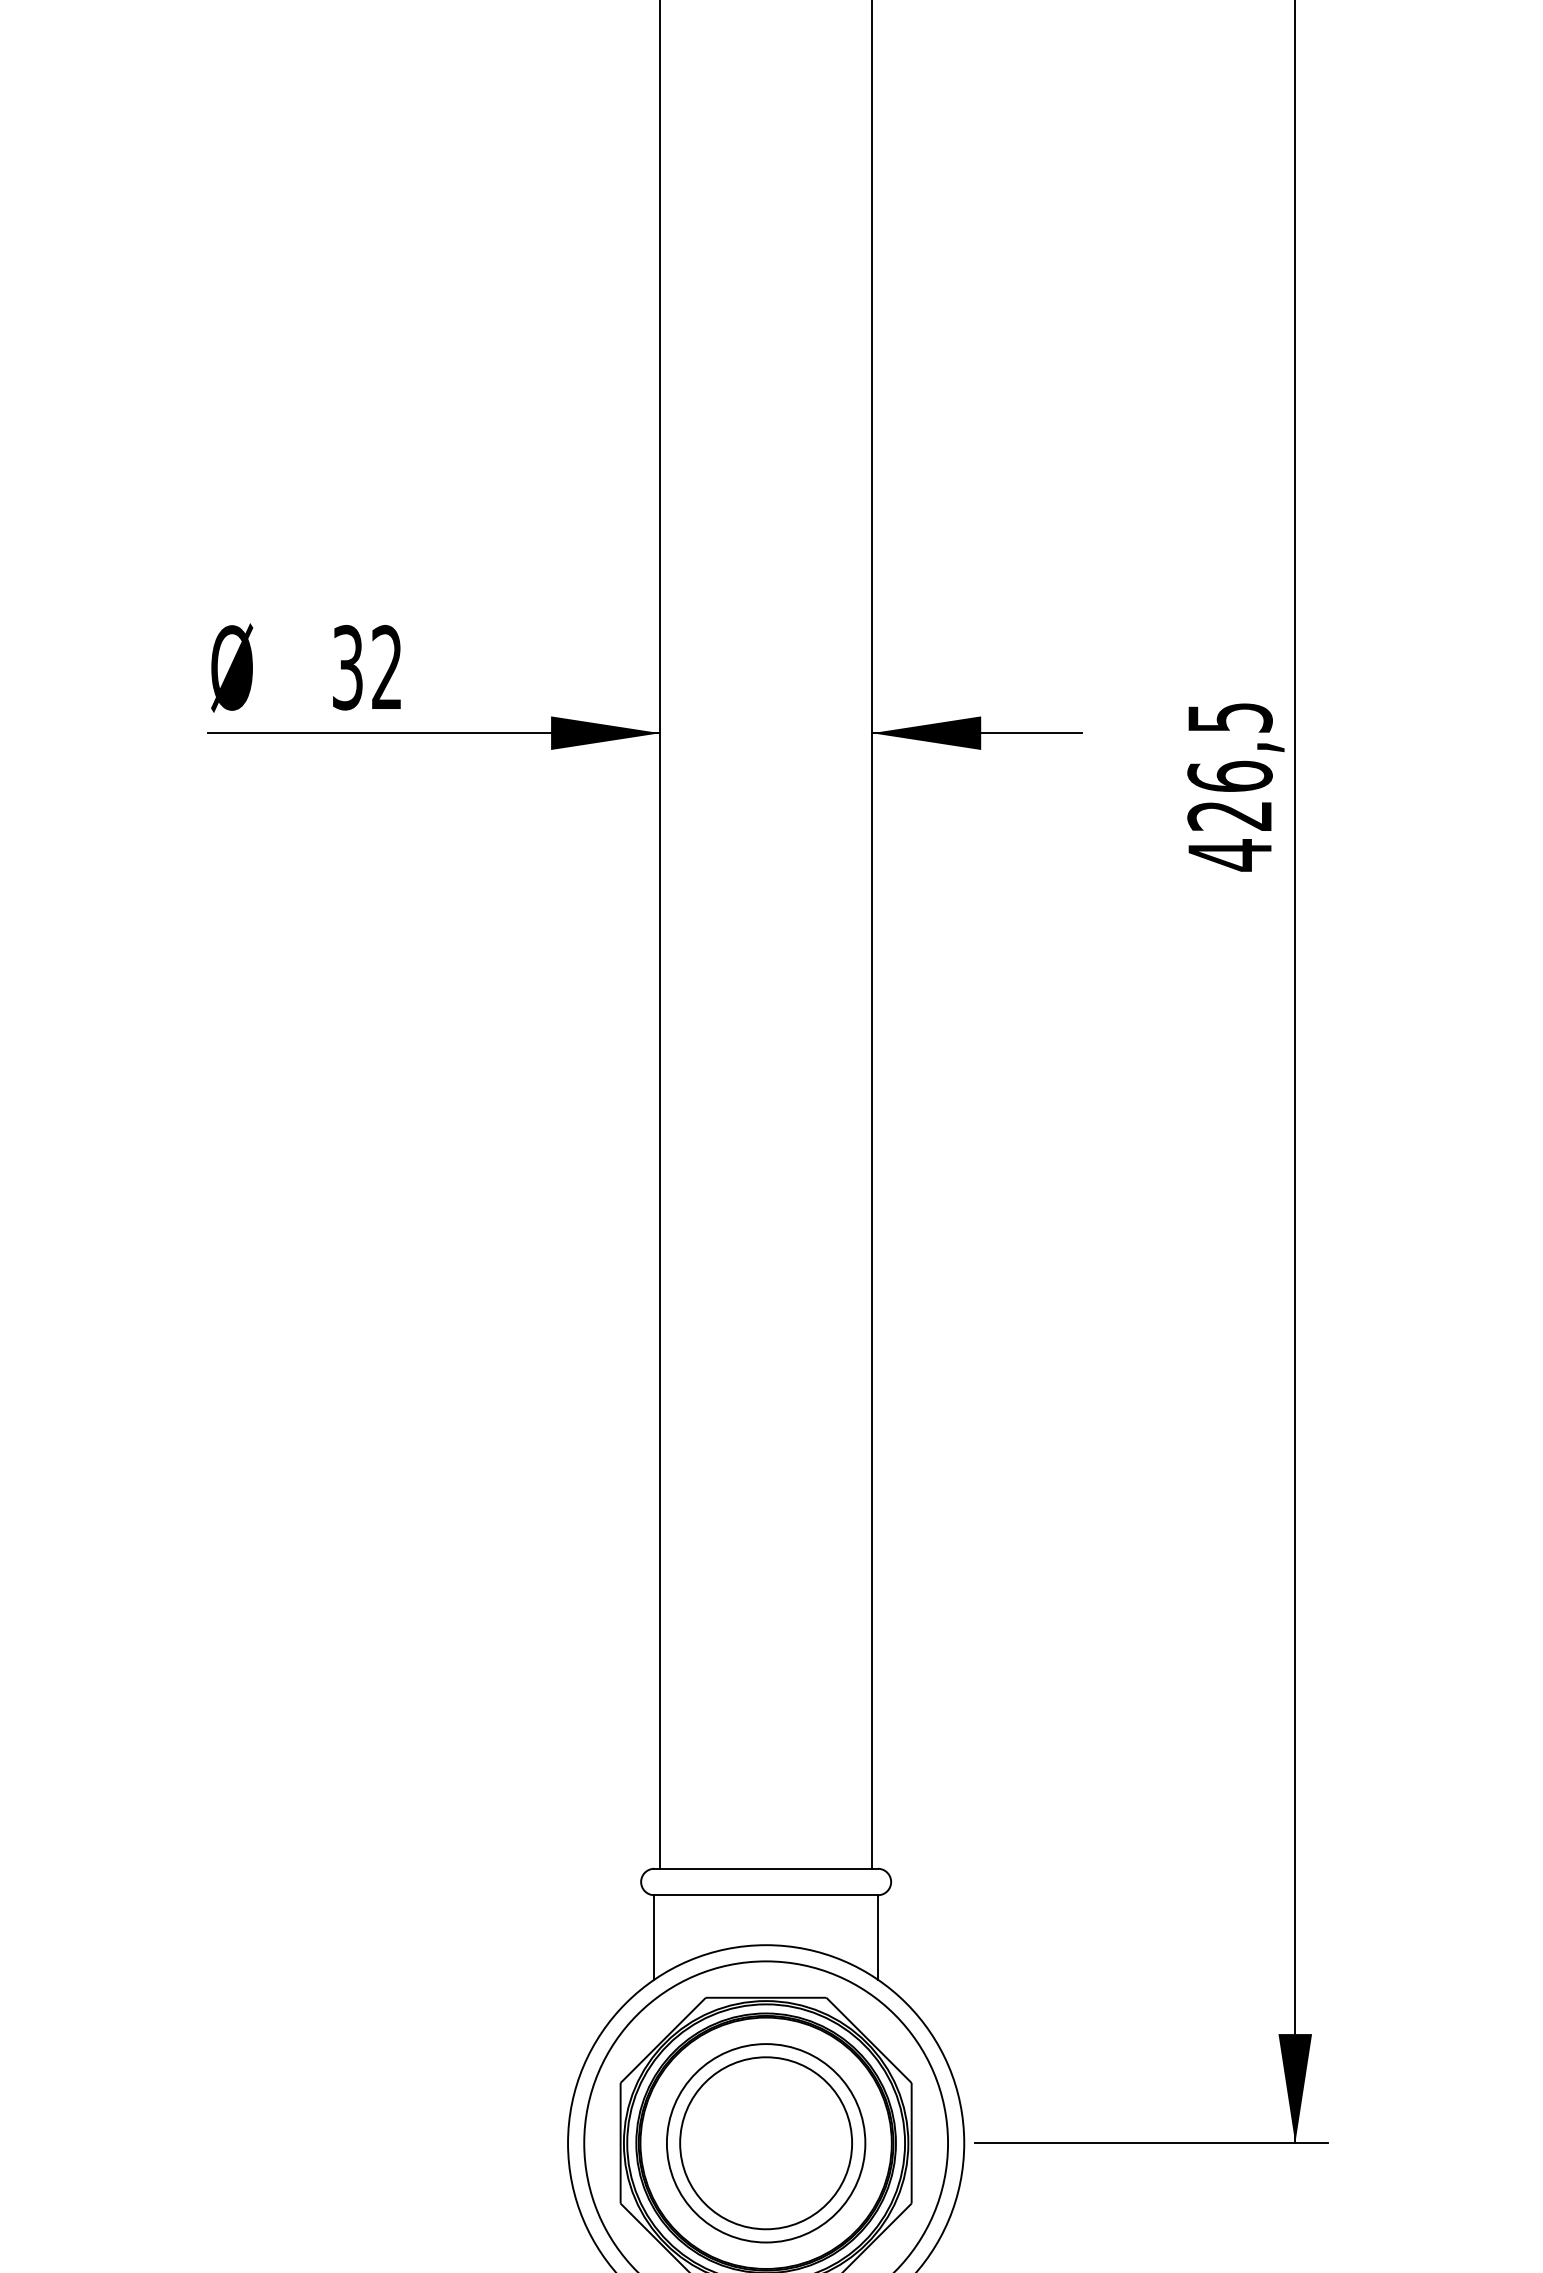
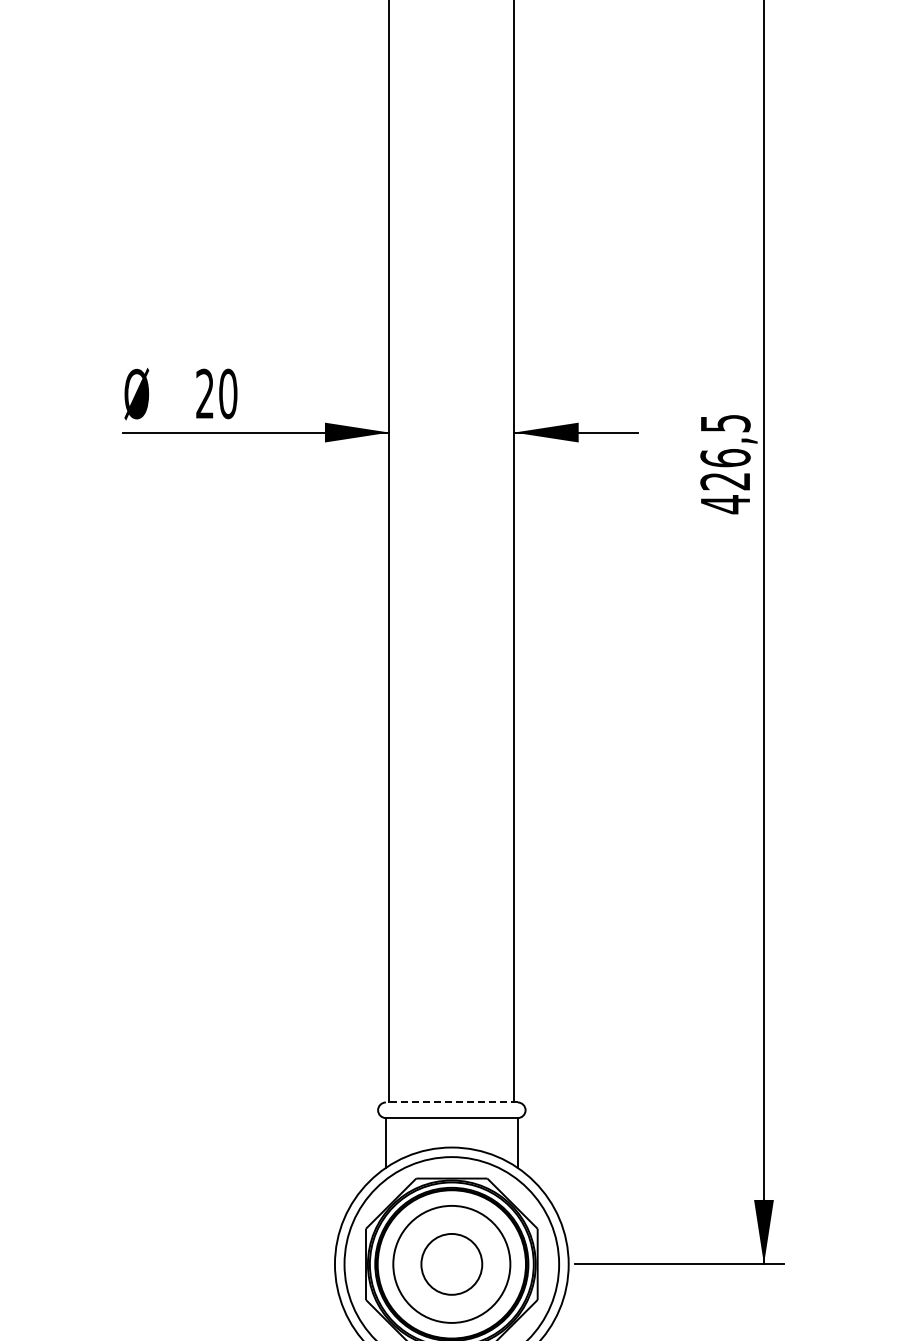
text: (367, 666) -> (216, 393), 32 -> 20
line: (765, 1868) -> (451, 1102), solid -> dashed
circle: (765, 2143) -> (451, 1264), size x0.6

